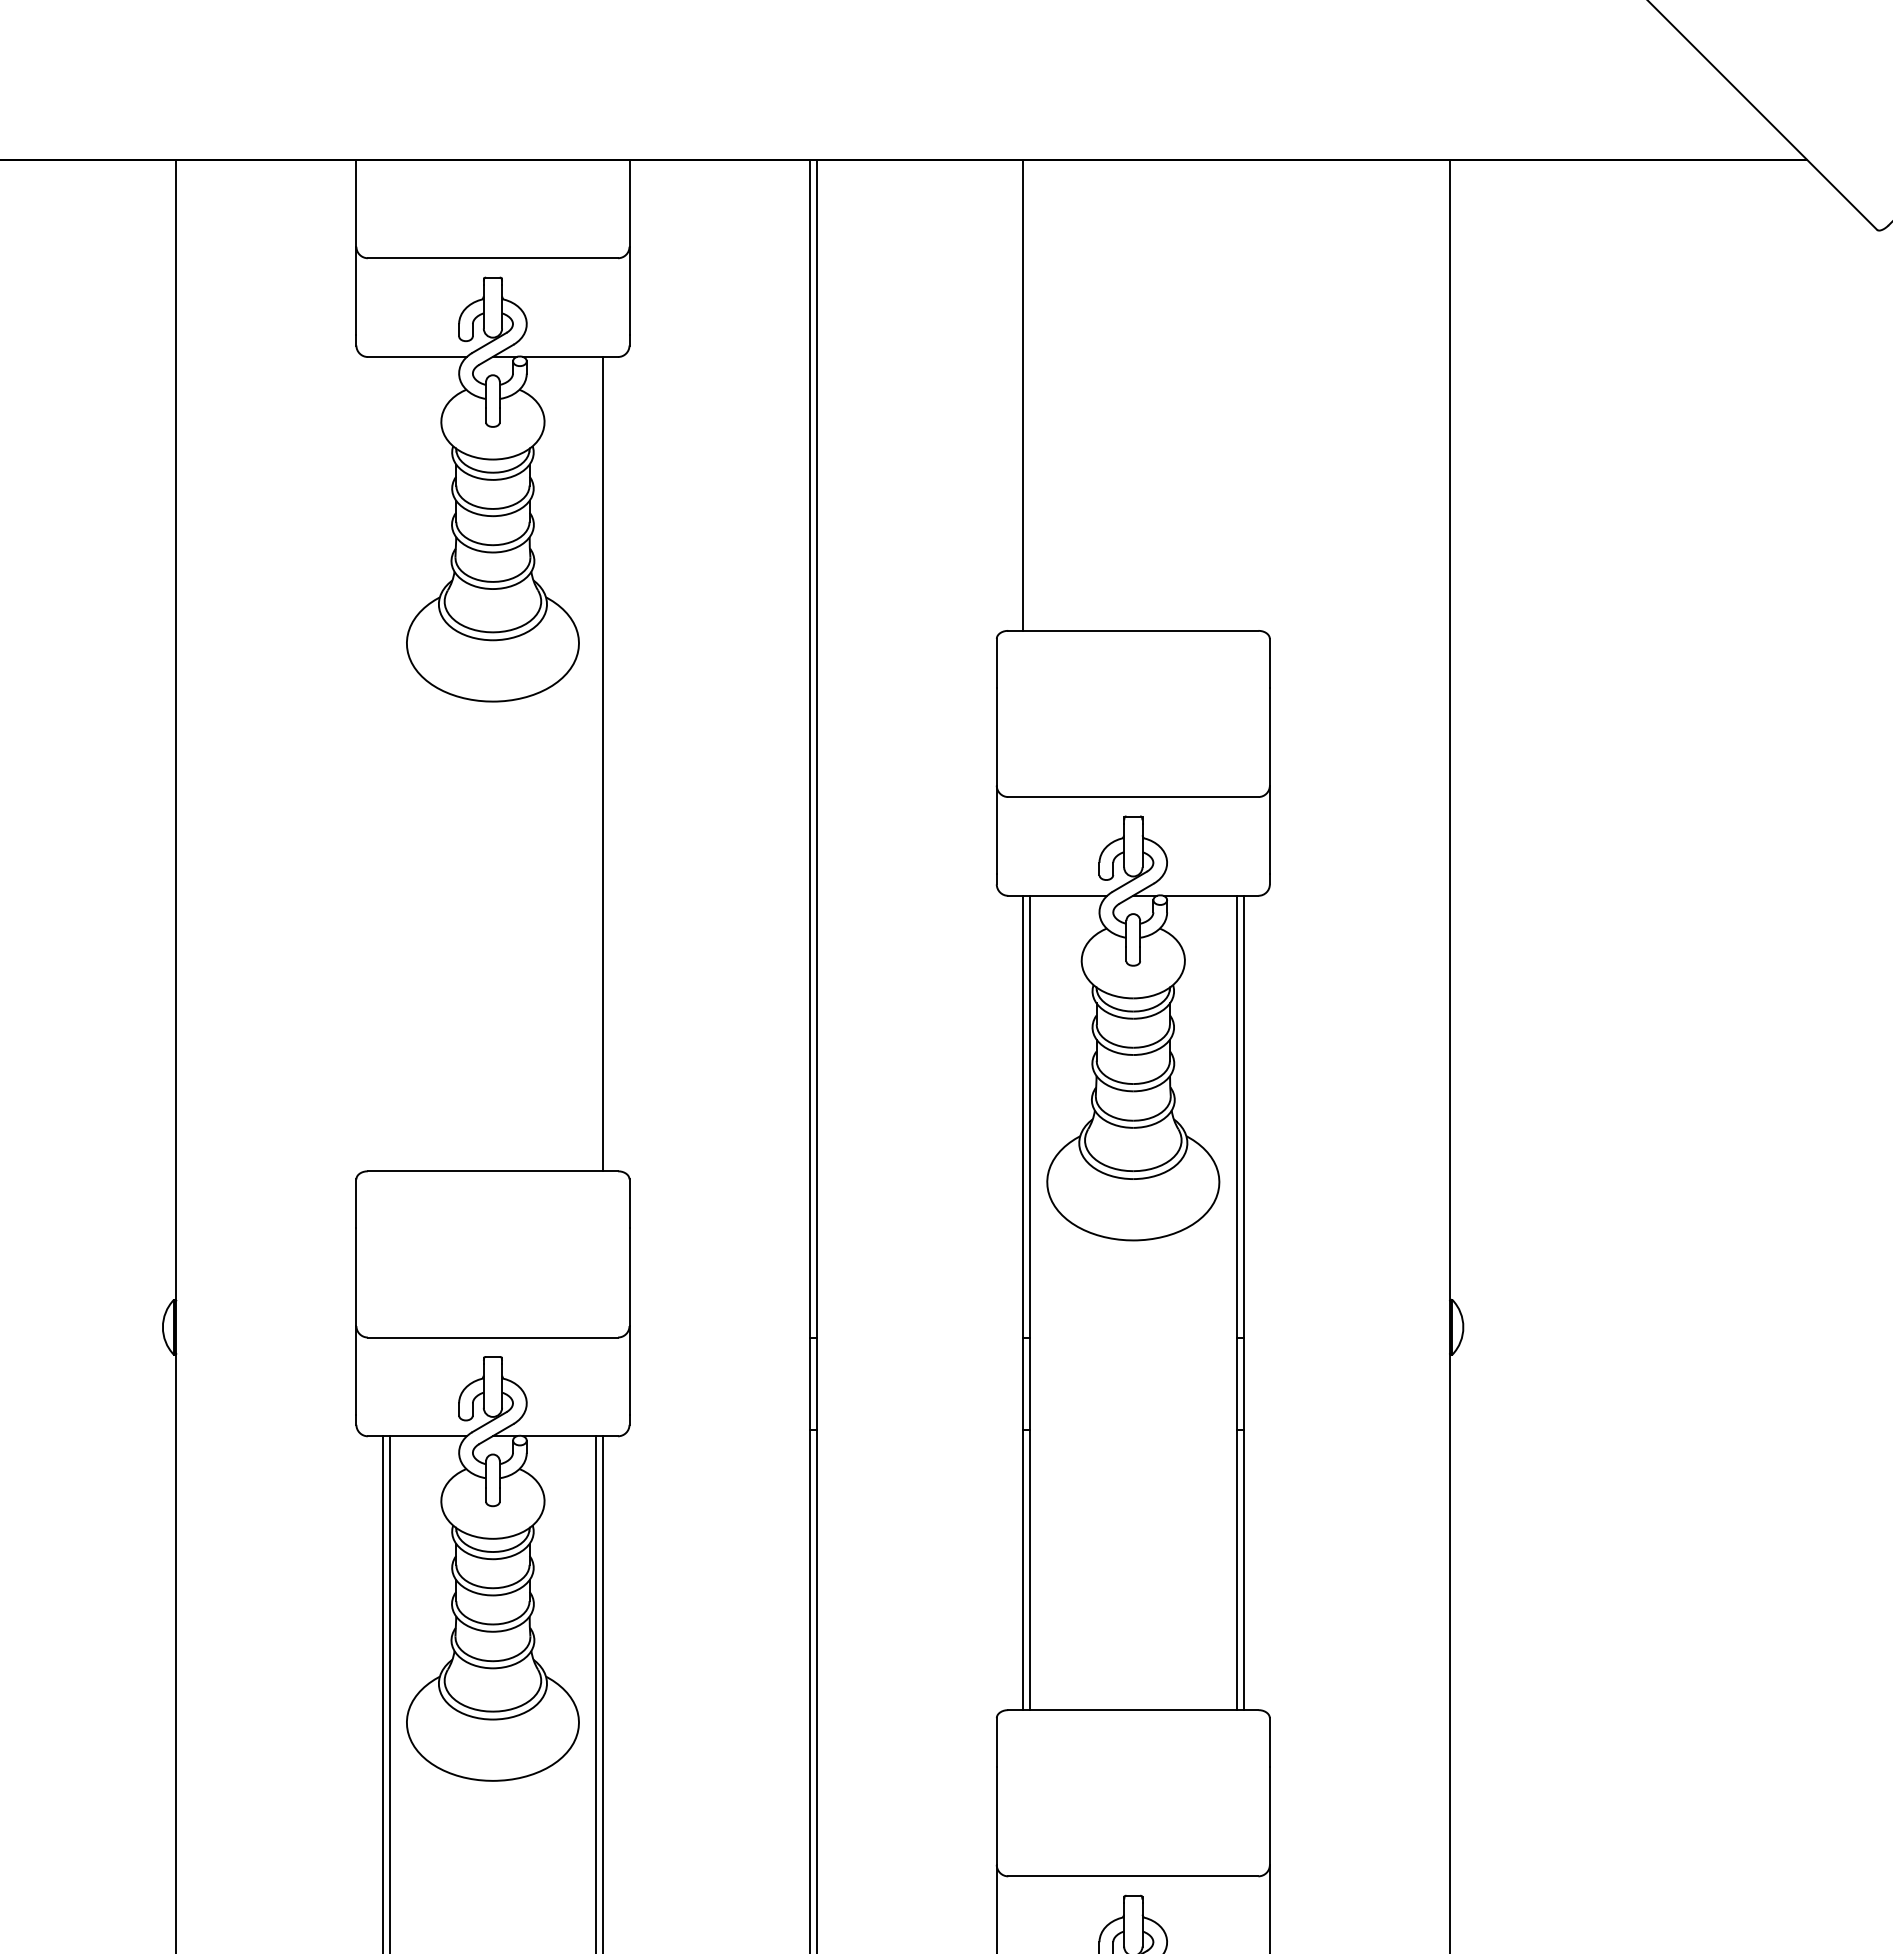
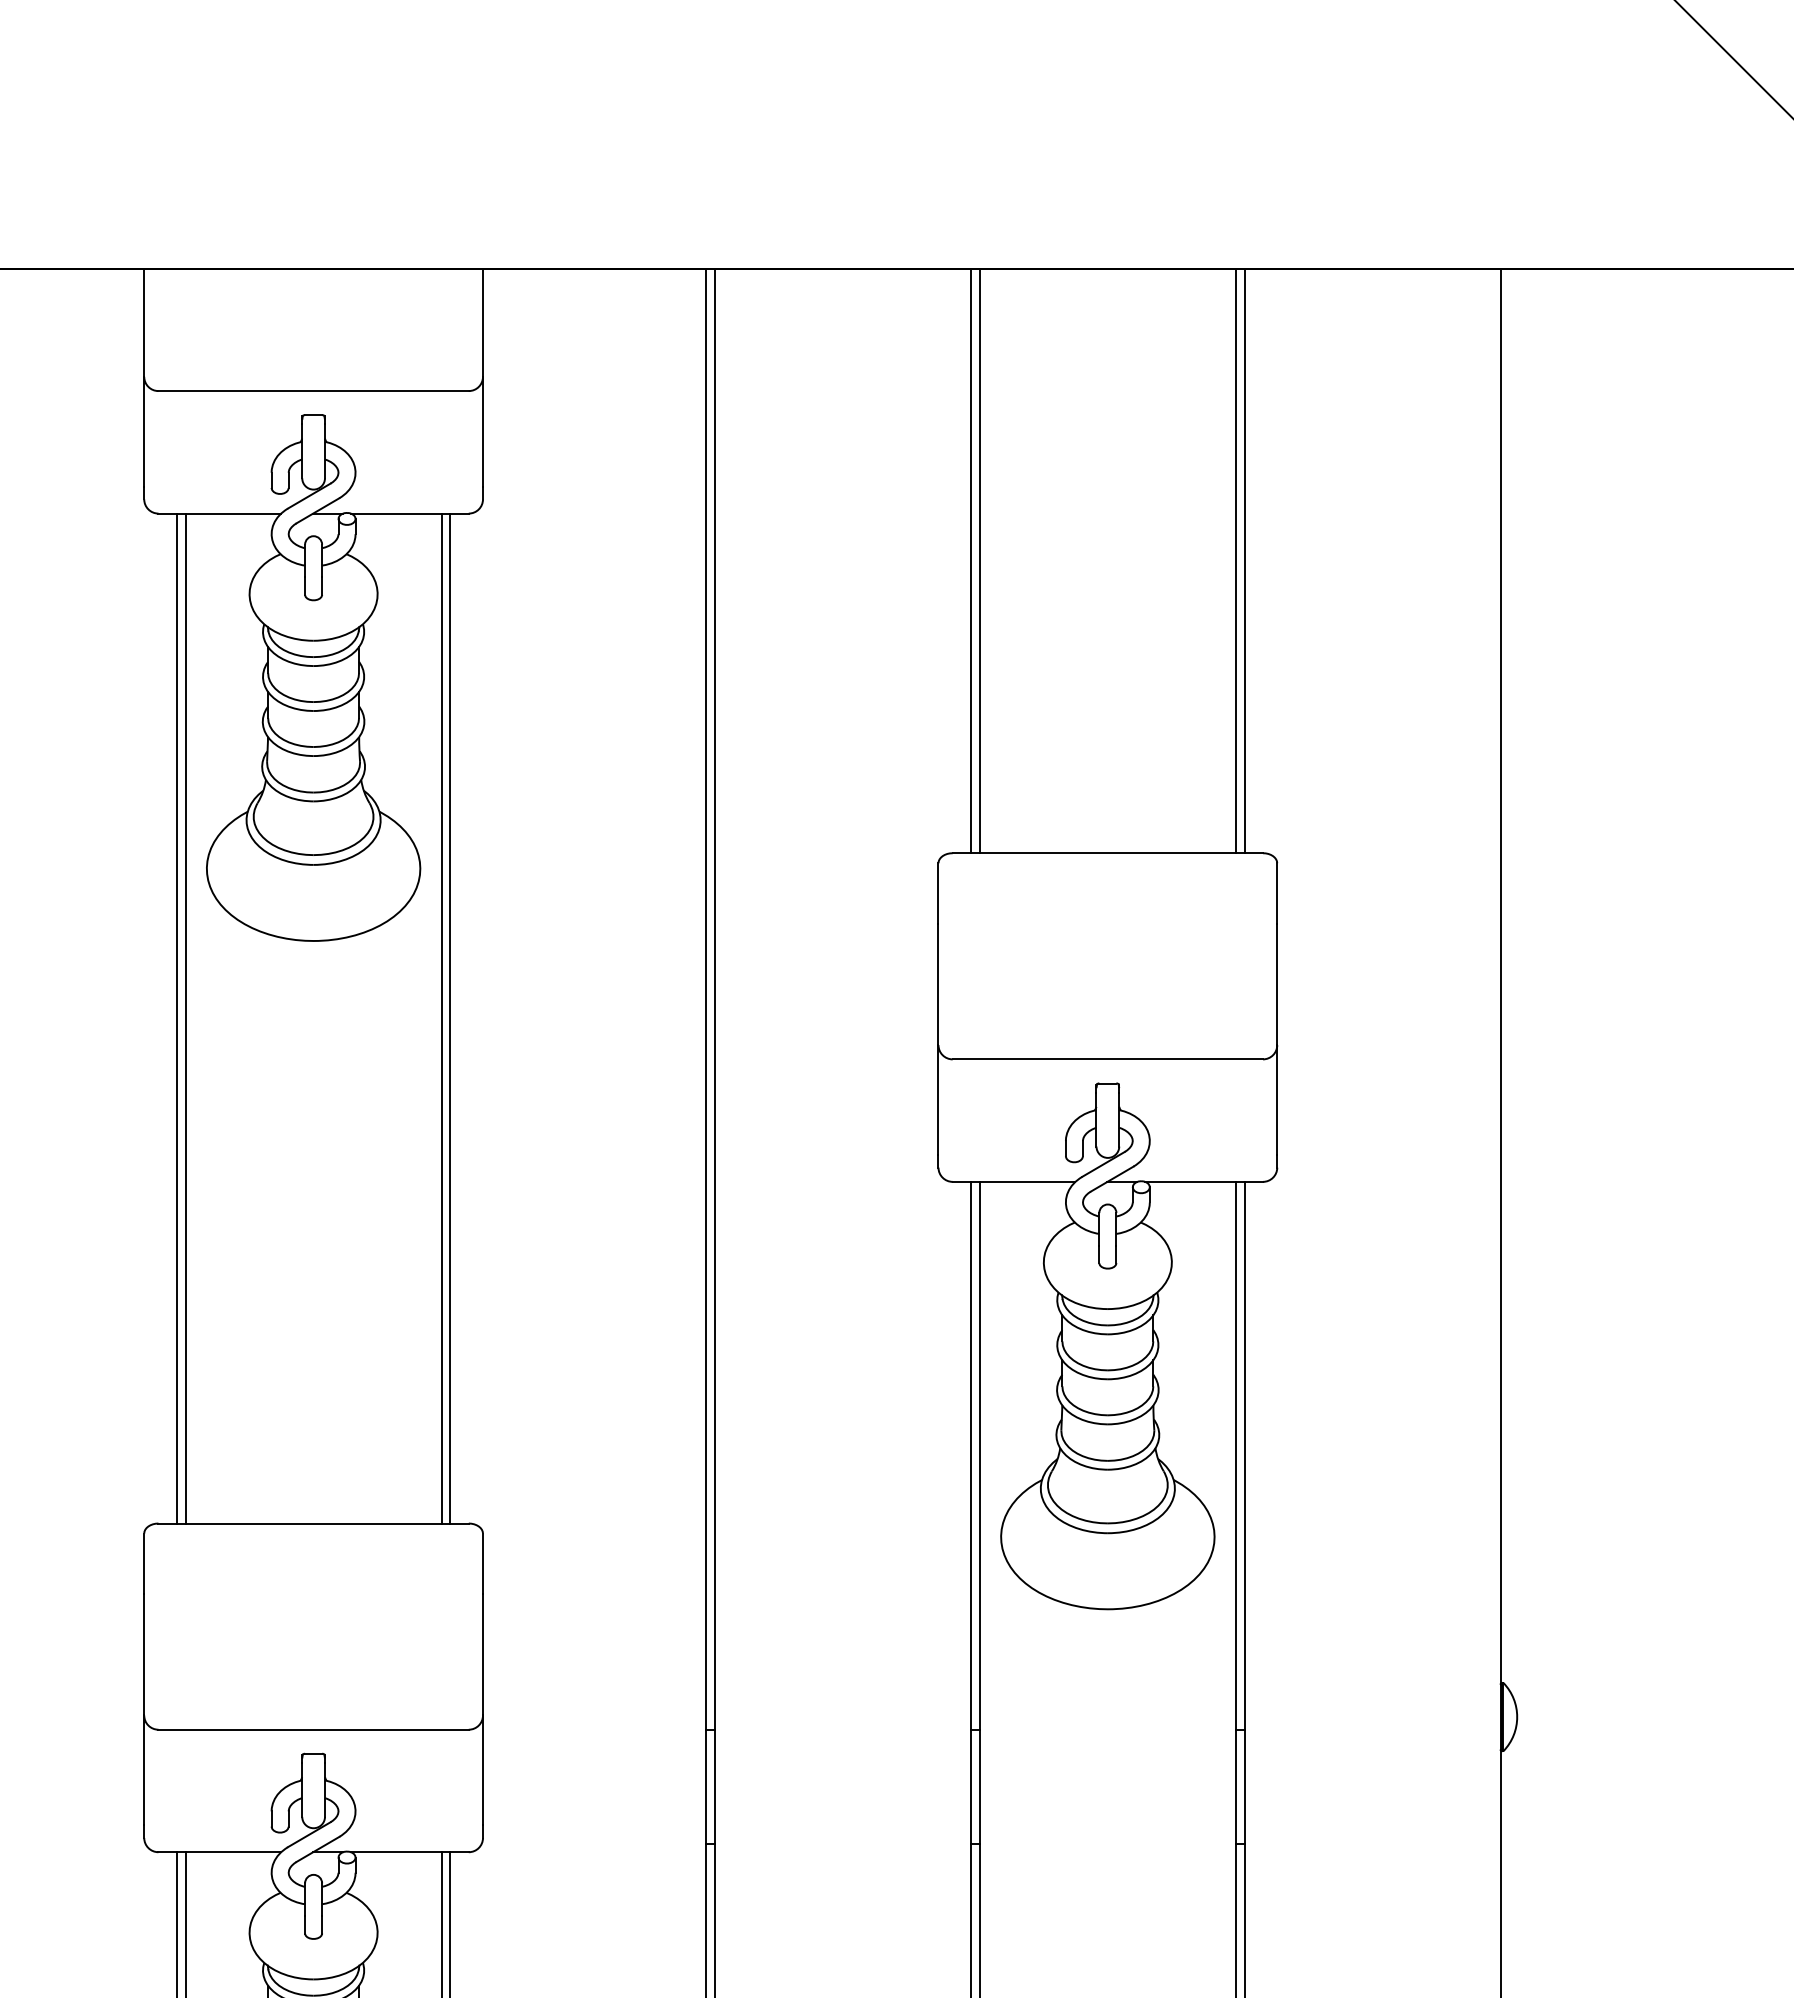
line: (1030, 394) -> (980, 560), added
line: (1236, 394) -> (1235, 560), added
line: (1243, 394) -> (1244, 560), added
line: (382, 764) -> (176, 1018), added
line: (389, 764) -> (185, 1018), added
line: (596, 764) -> (442, 1018), added

